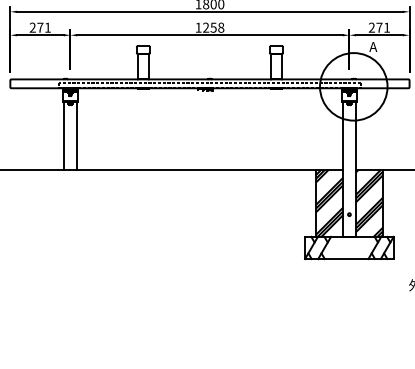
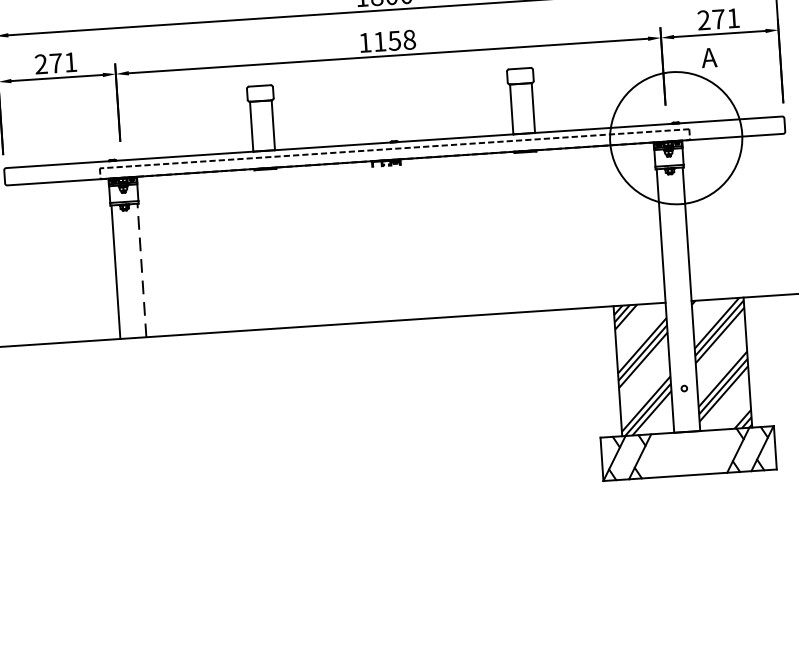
text: (206, 27) -> (380, 41), 1258 -> 1158
line: (77, 135) -> (142, 269), solid -> dashed

